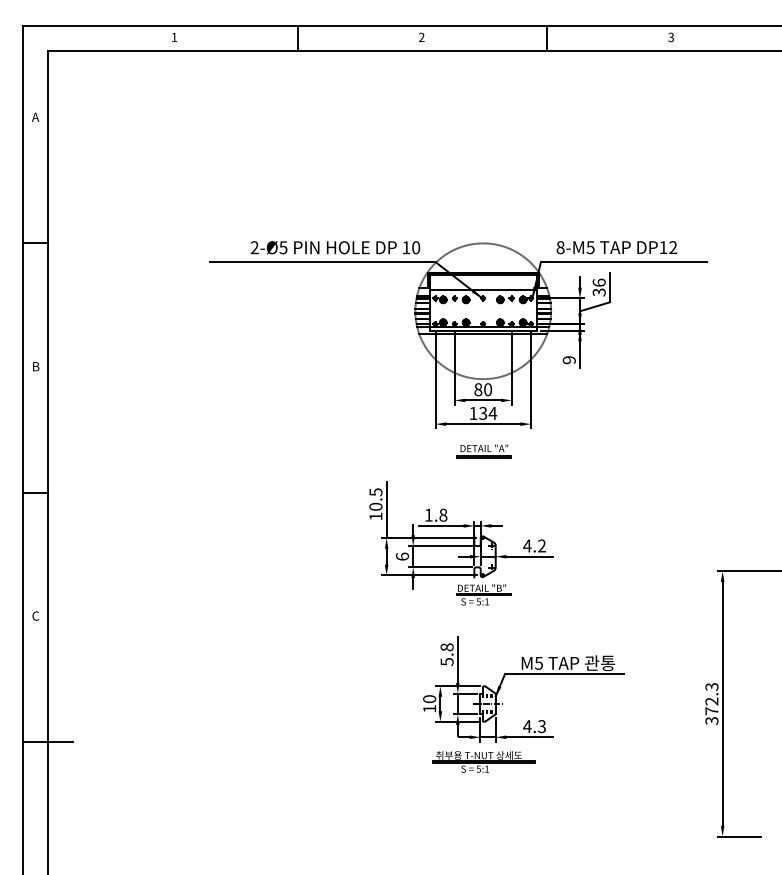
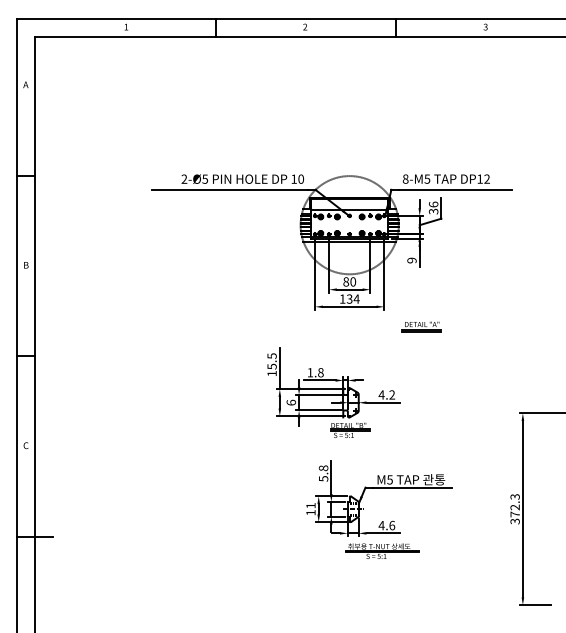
part: (483, 451) -> (421, 326), moved
text: (375, 506) -> (271, 366), 10.5 -> 15.5
text: (429, 699) -> (310, 506), 10 -> 11
text: (542, 726) -> (392, 525), 4.3 -> 4.6
part: (483, 761) -> (382, 550), moved

